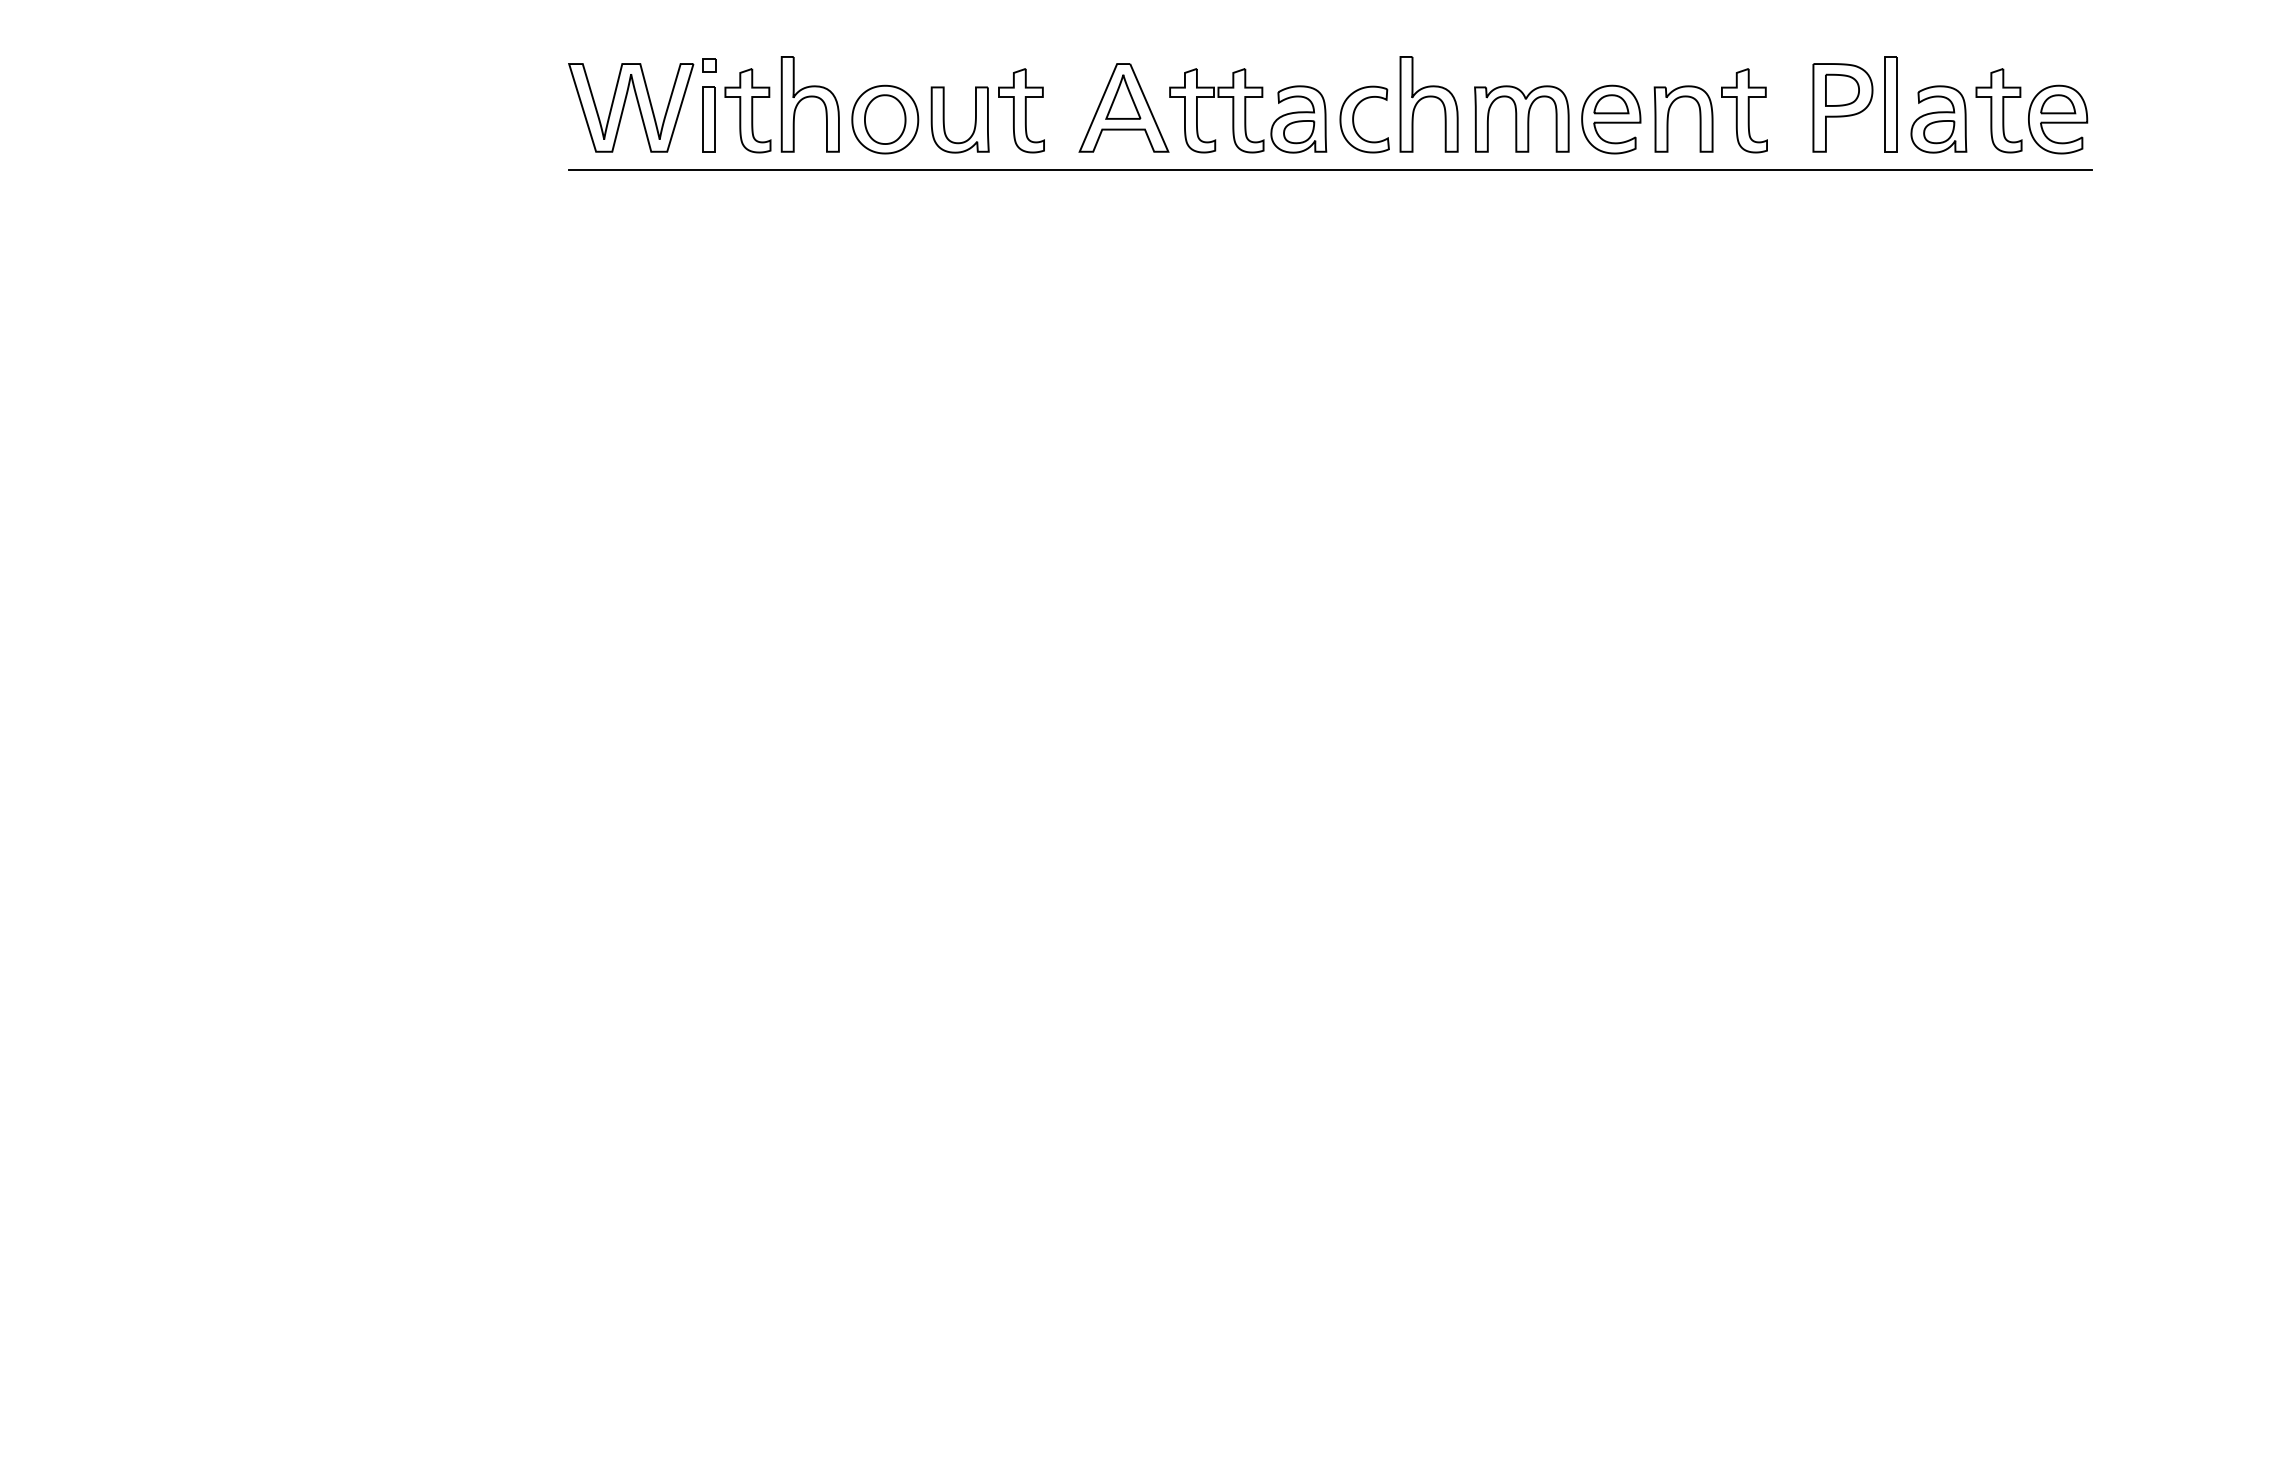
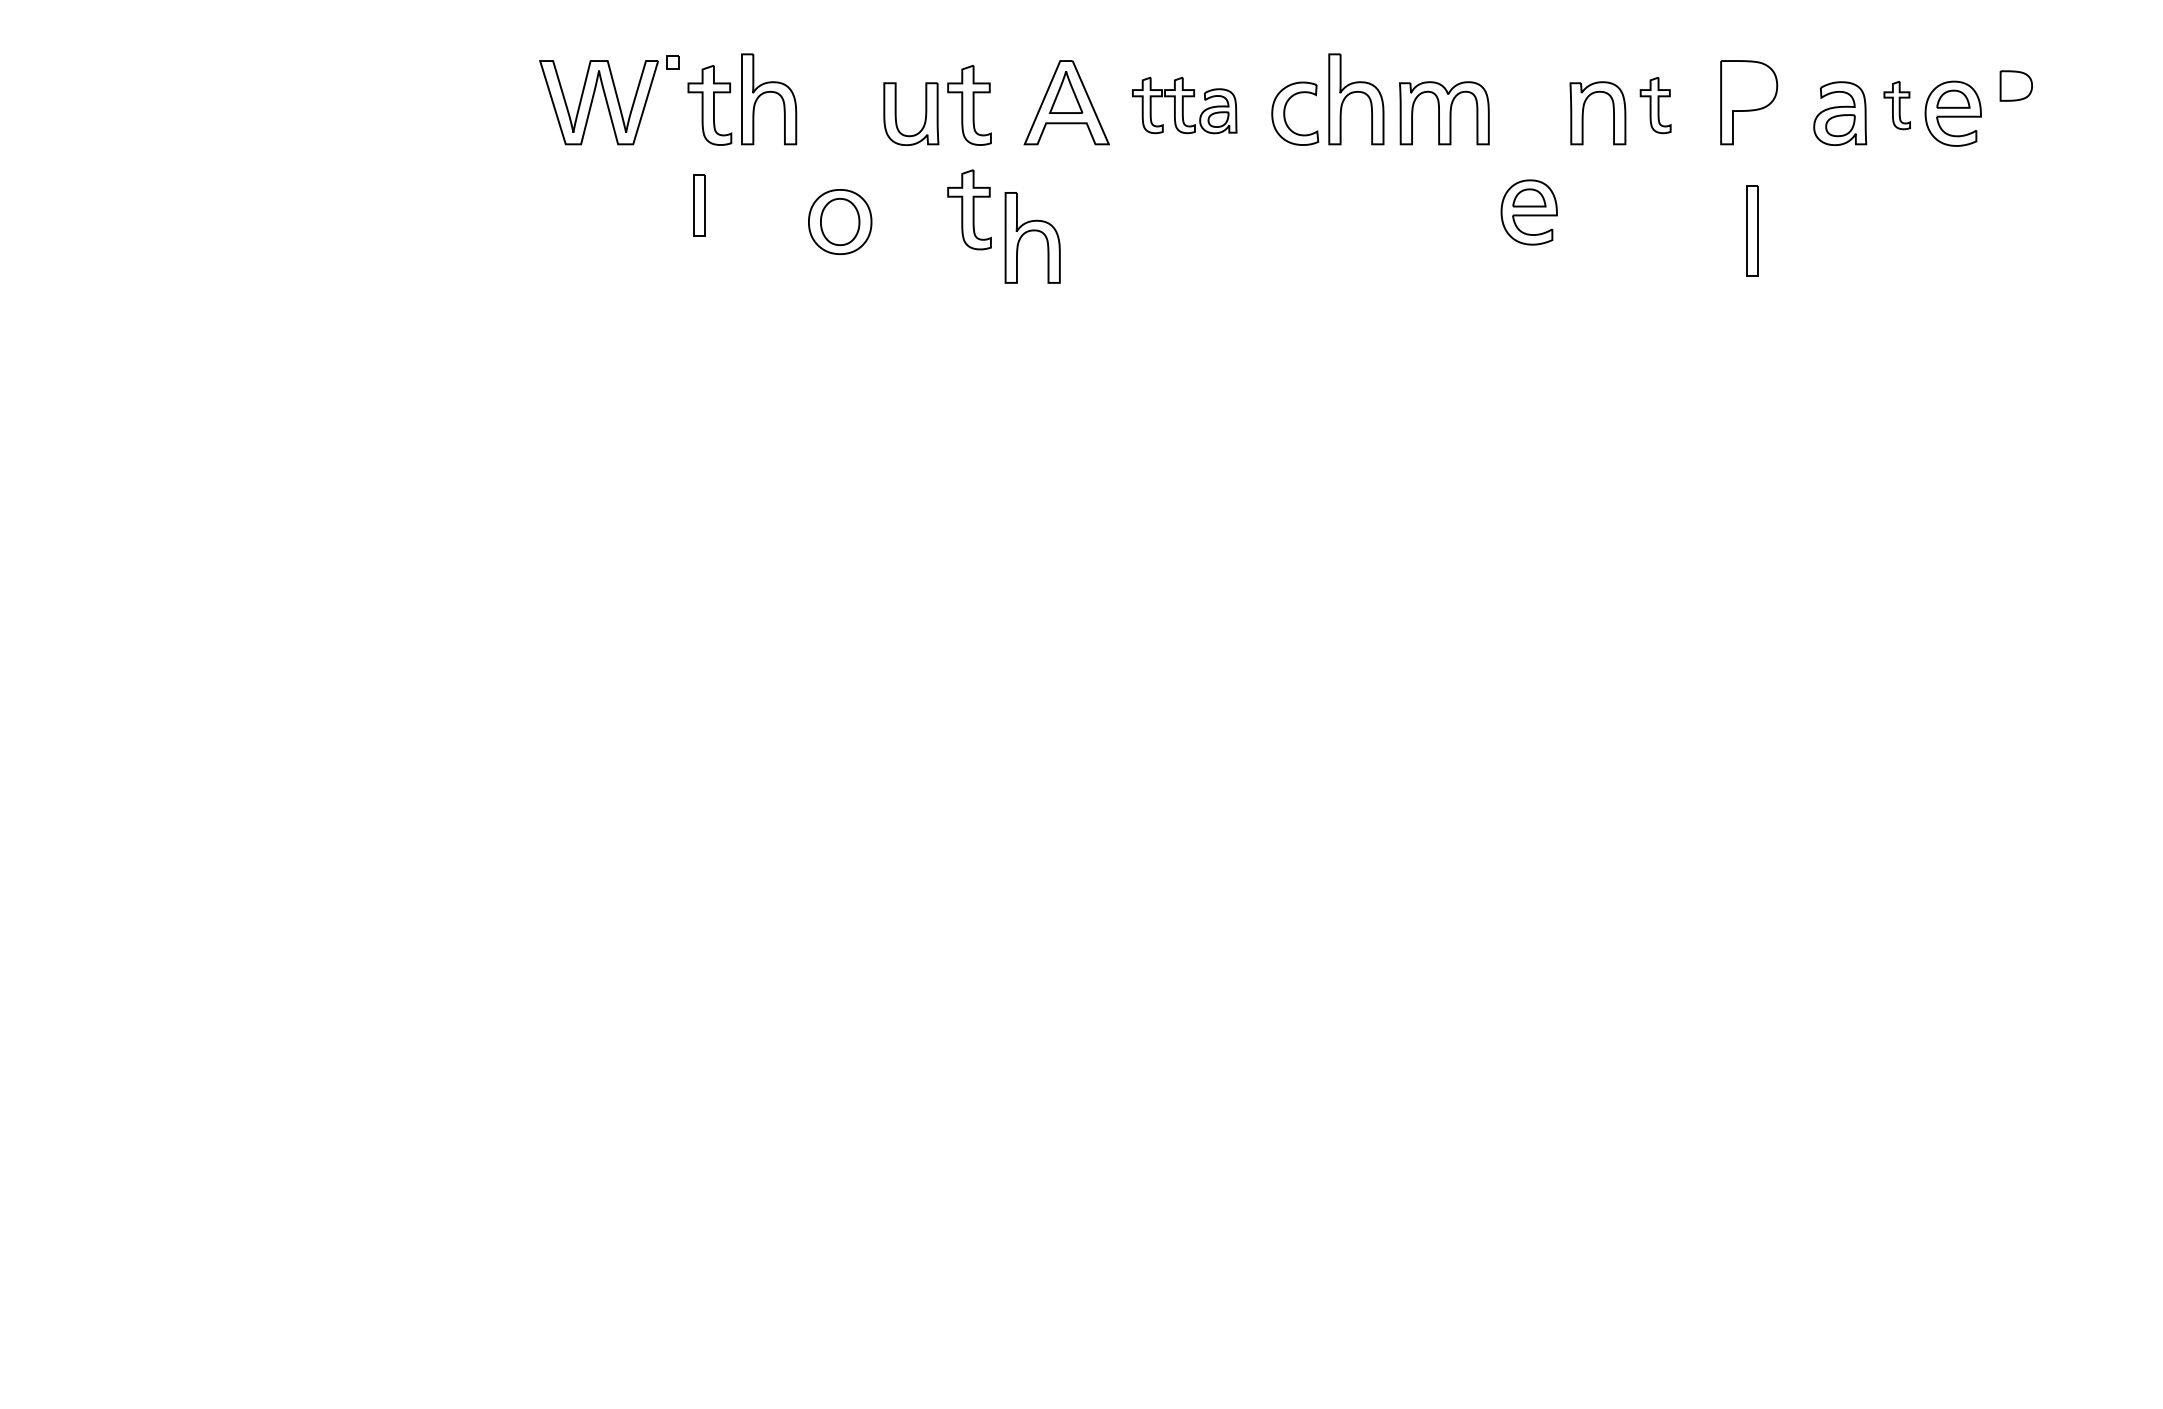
part: (1842, 89) -> (2016, 85), moved
part: (1890, 104) -> (1752, 231), moved
part: (1248, 110) -> (1184, 105), size x0.7
part: (1744, 110) -> (1655, 105), size x0.7
part: (1998, 110) -> (1896, 105), size x0.6
part: (708, 119) -> (699, 205), moved
part: (885, 119) -> (840, 221), moved
part: (1611, 119) -> (1529, 212), moved
line: (1330, 169) -> (1262, 161), removed
part: (1021, 220) -> (969, 209), added
part: (1084, 244) -> (1029, 232), added

